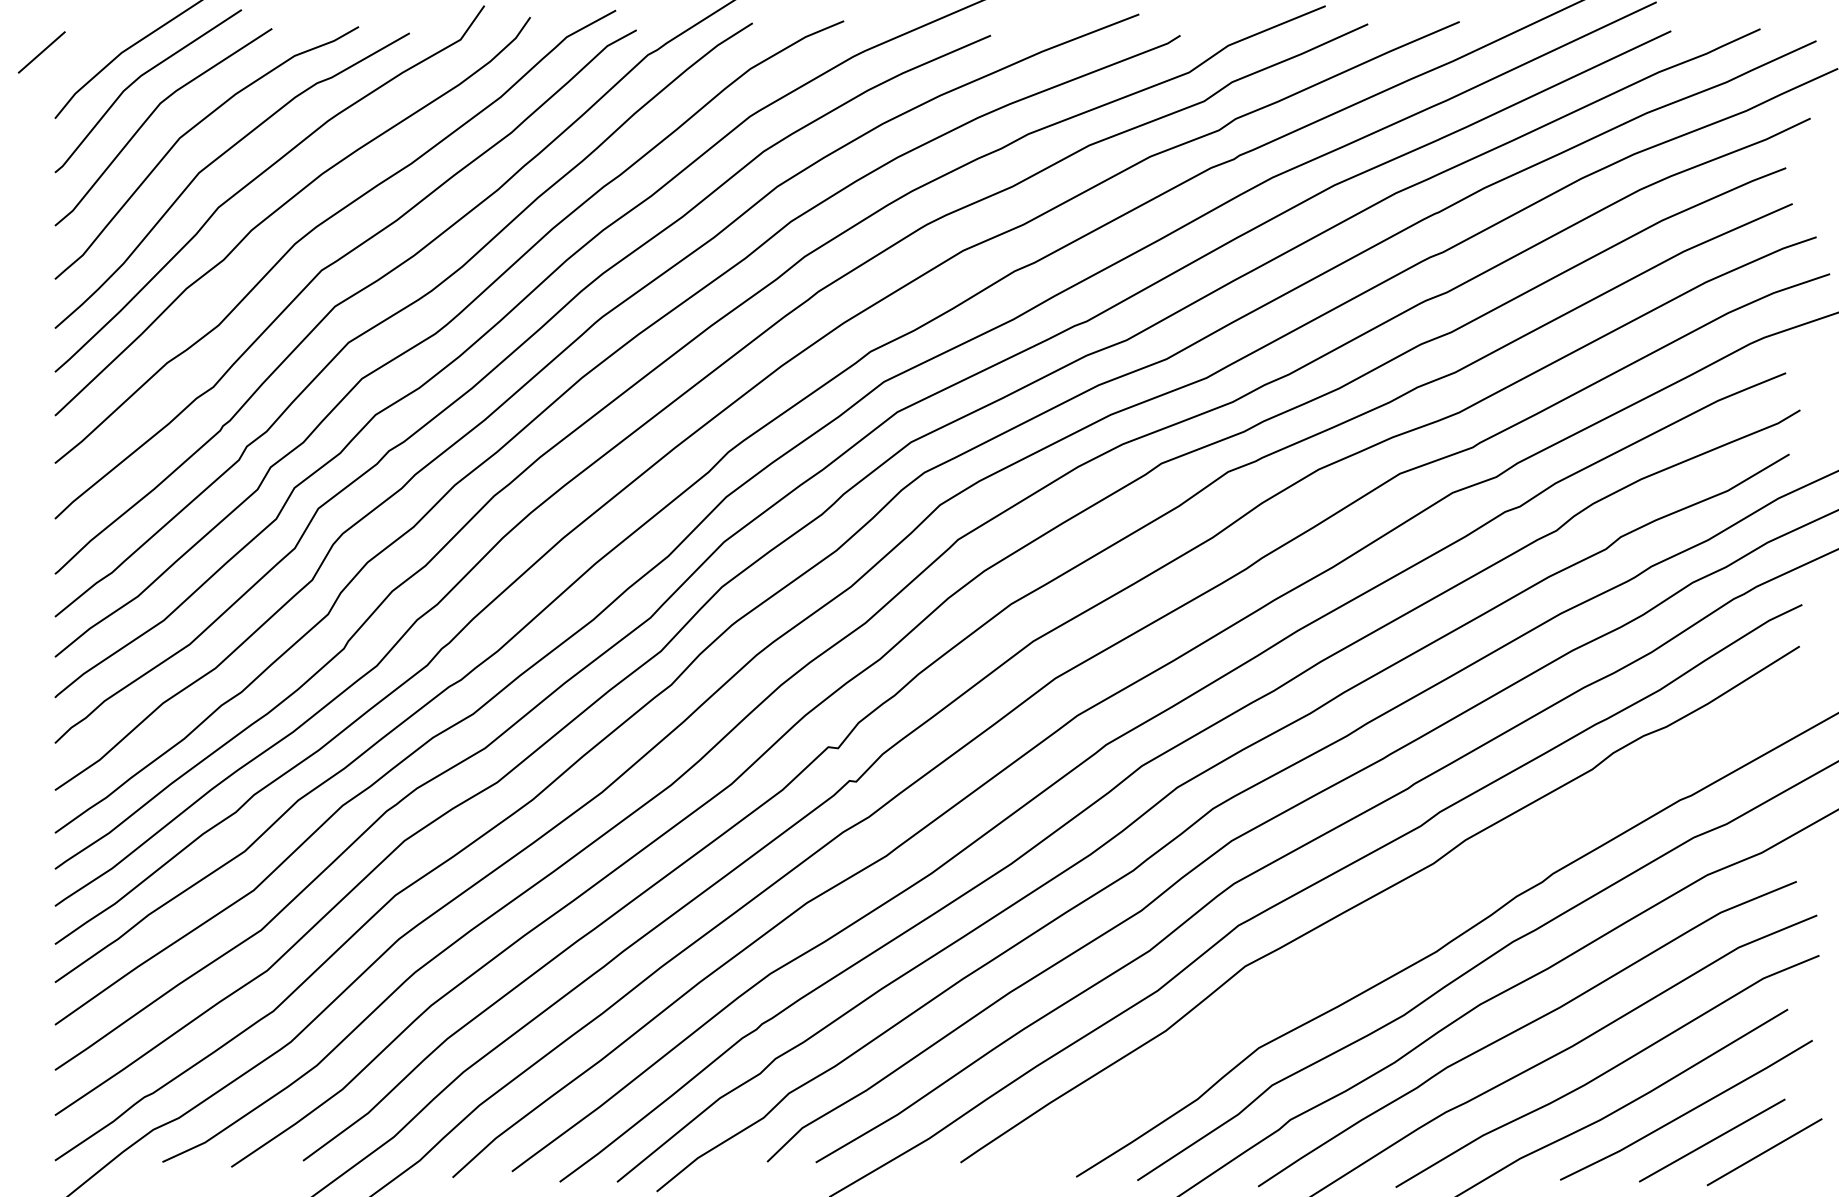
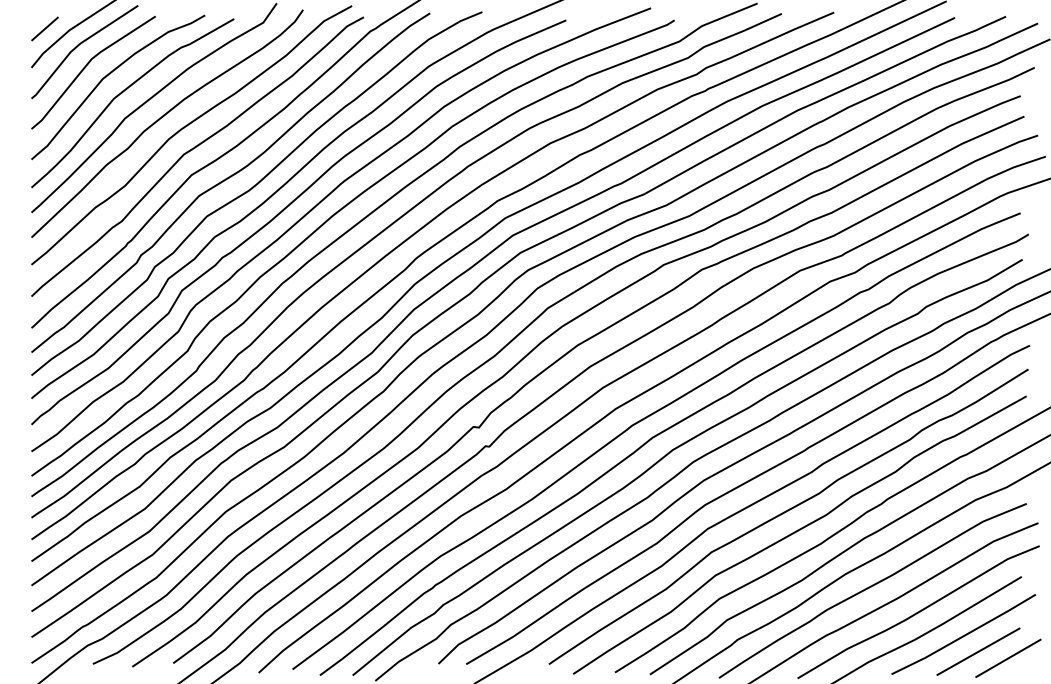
line: (40, 51) -> (44, 28), moved
curve: (1397, 930) -> (798, 531), added

